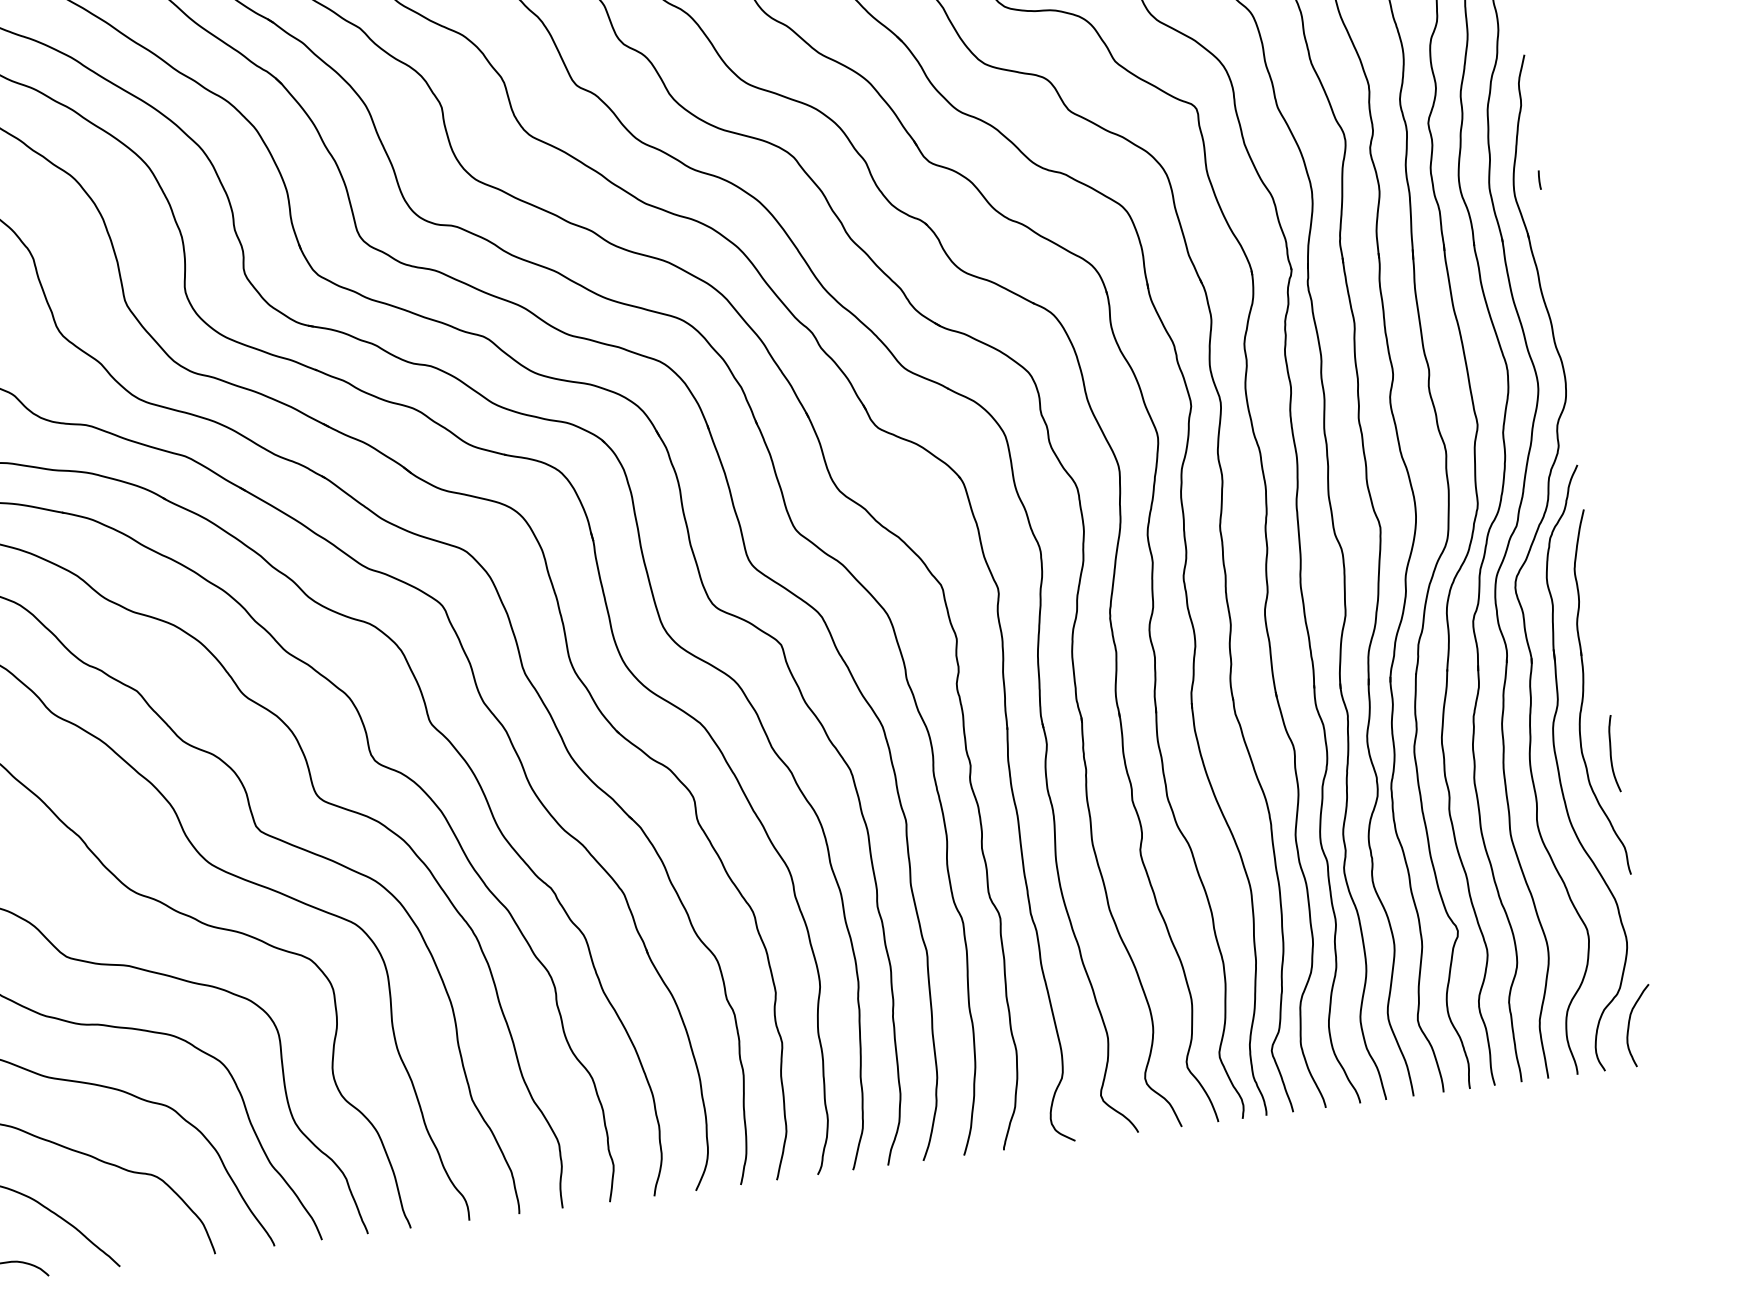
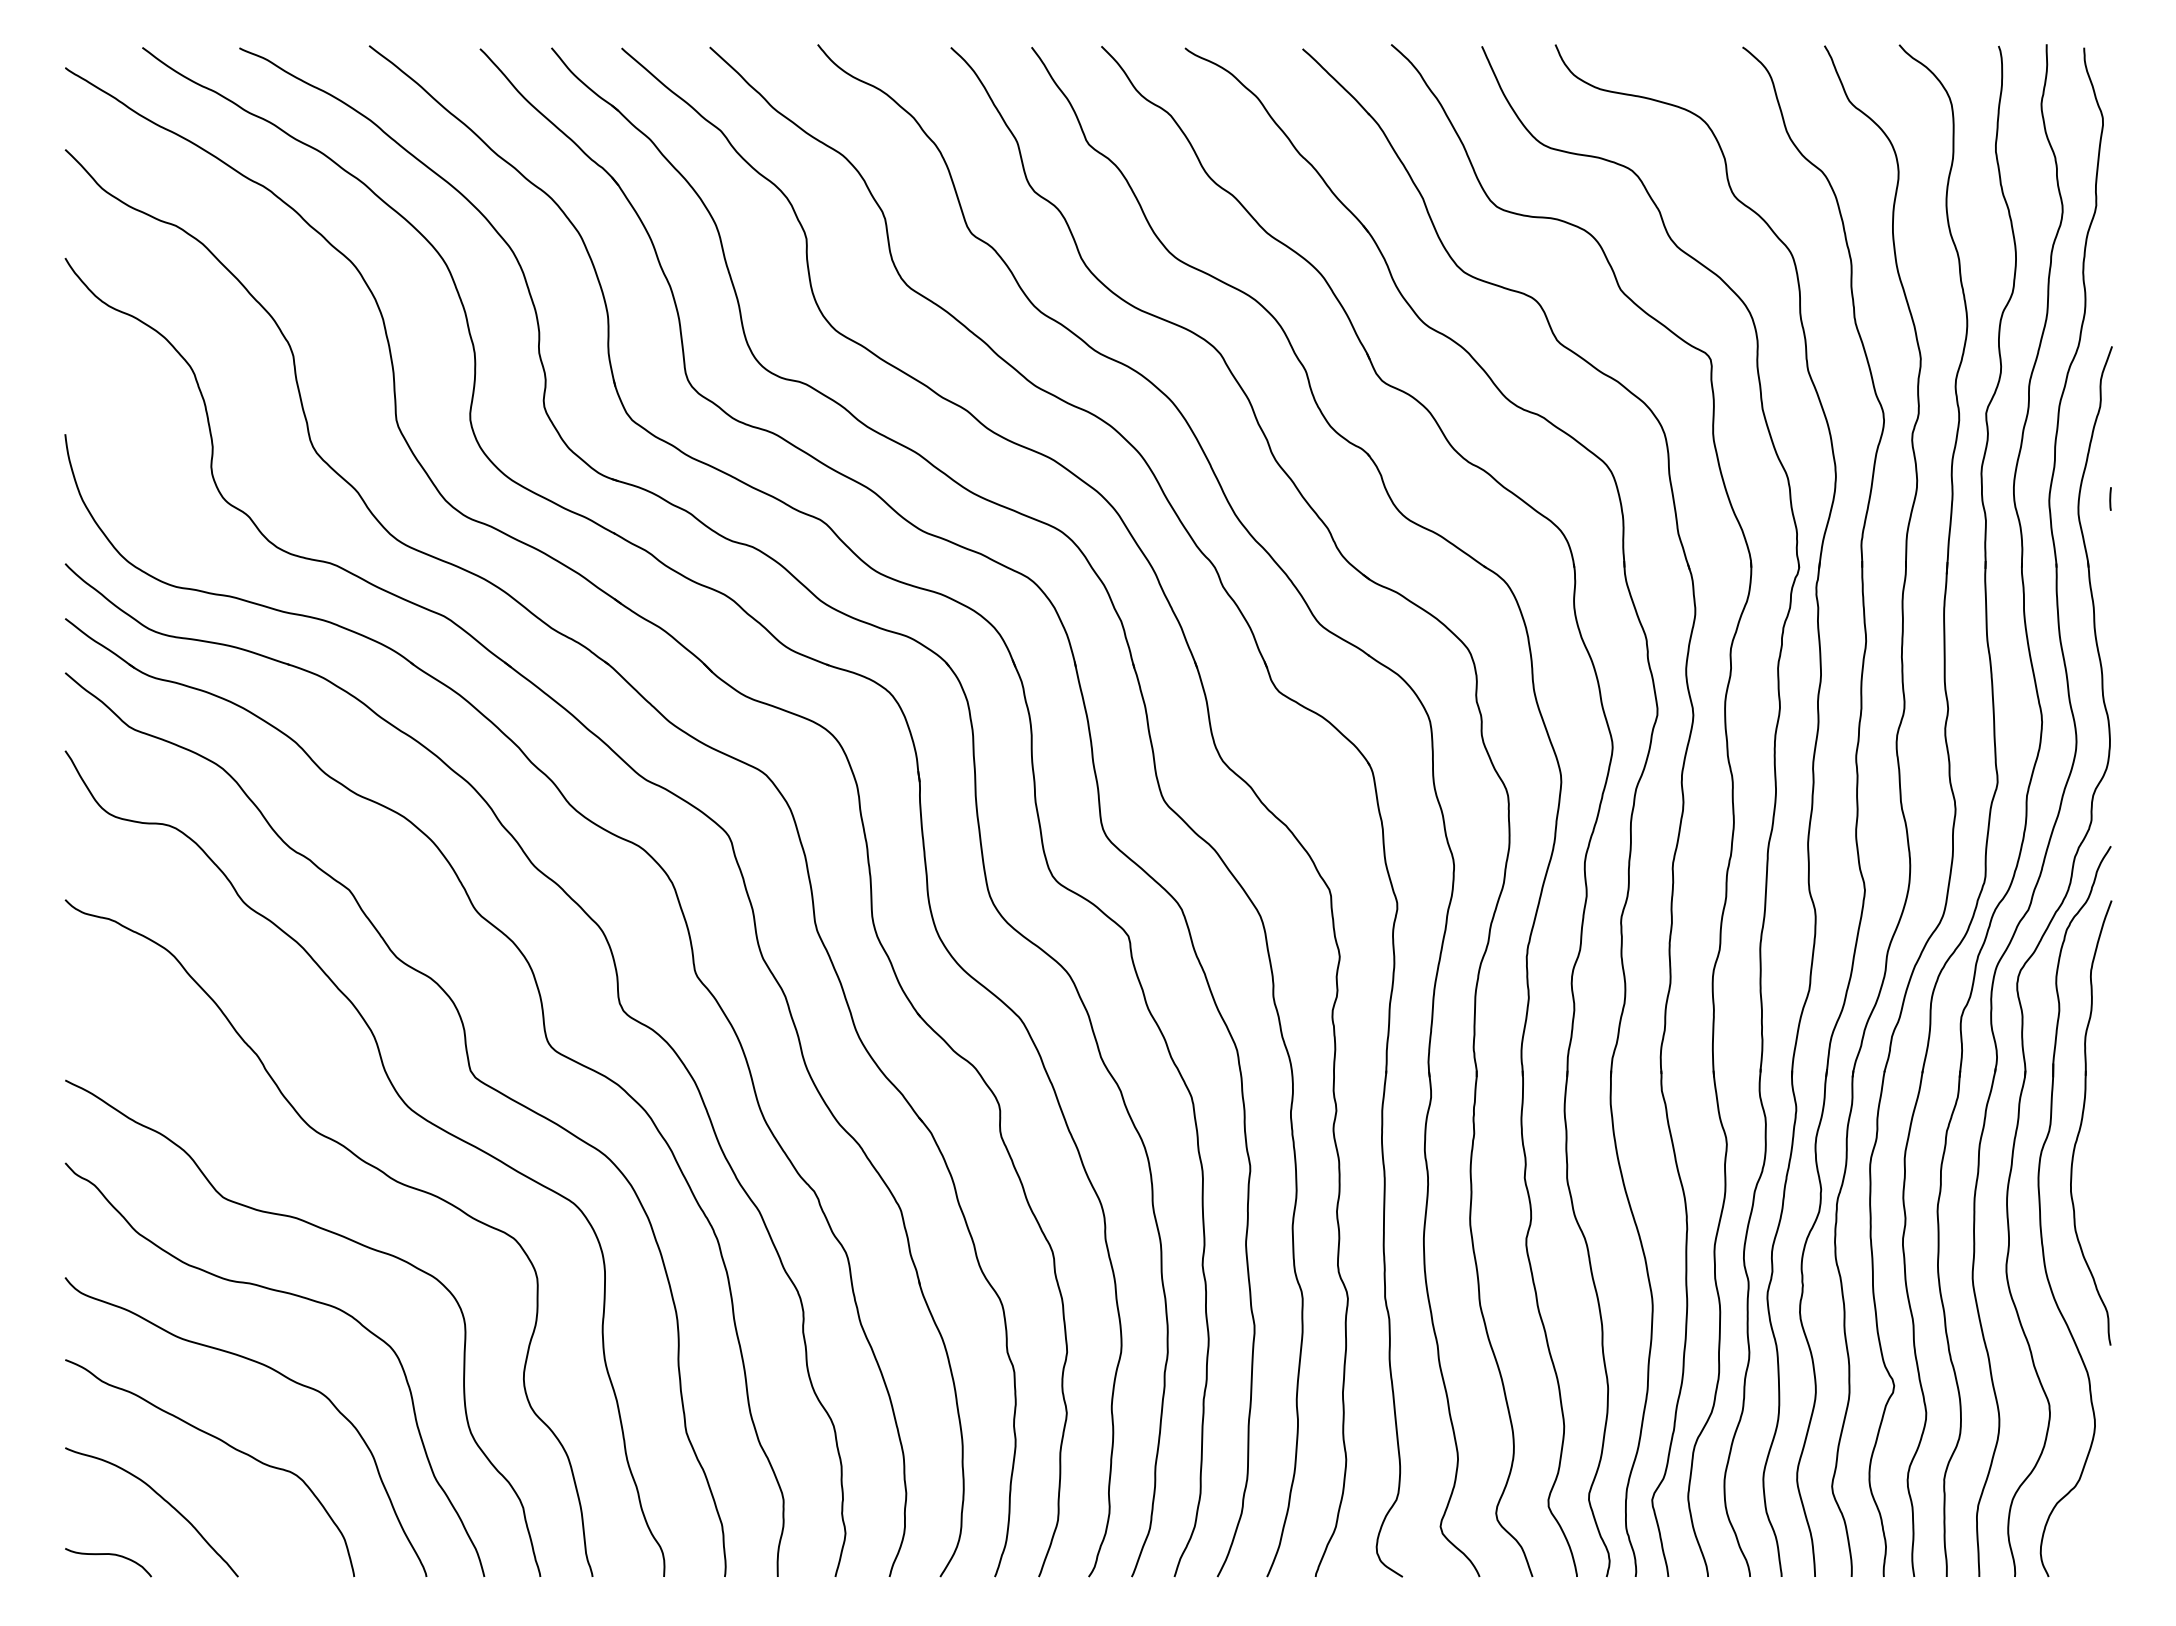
curve: (1611, 753) -> (2106, 1197), removed
curve: (1629, 1024) -> (2085, 1524), removed

